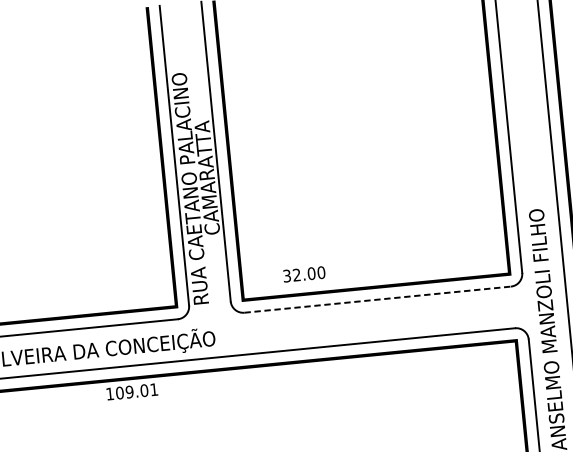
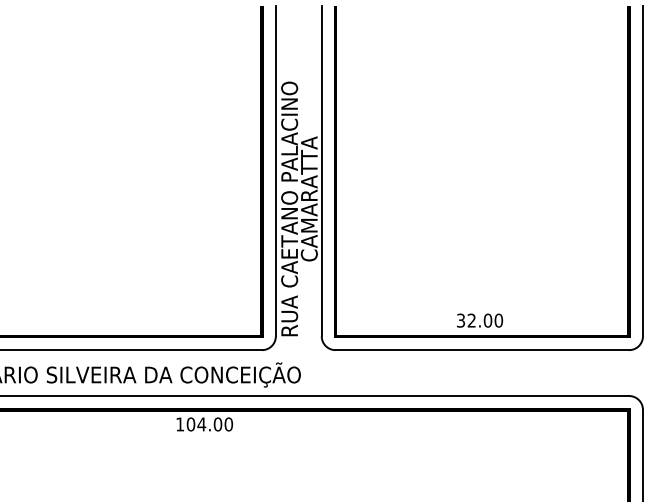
text: (304, 274) -> (480, 320), moved
line: (377, 299) -> (482, 350), dashed -> solid
text: (142, 390) -> (215, 424), 109.01 -> 104.00

